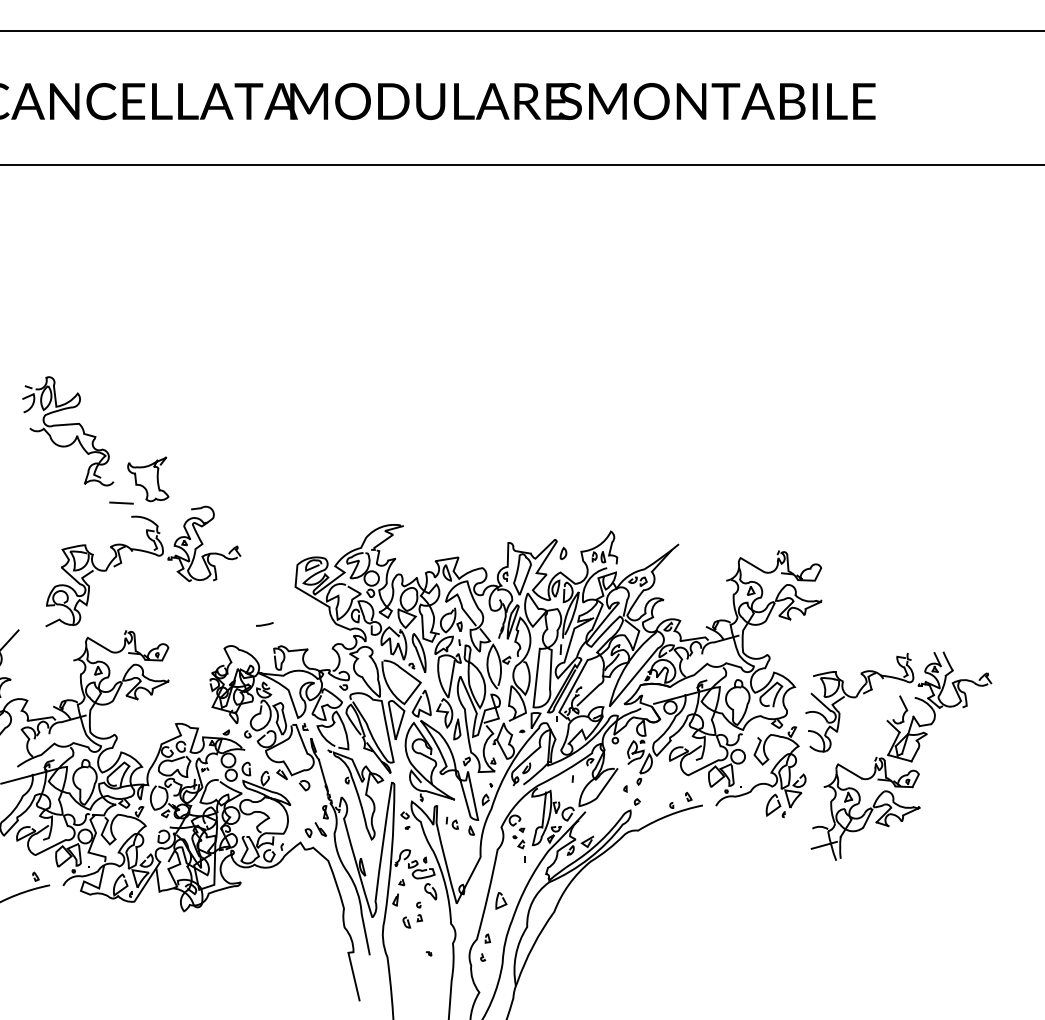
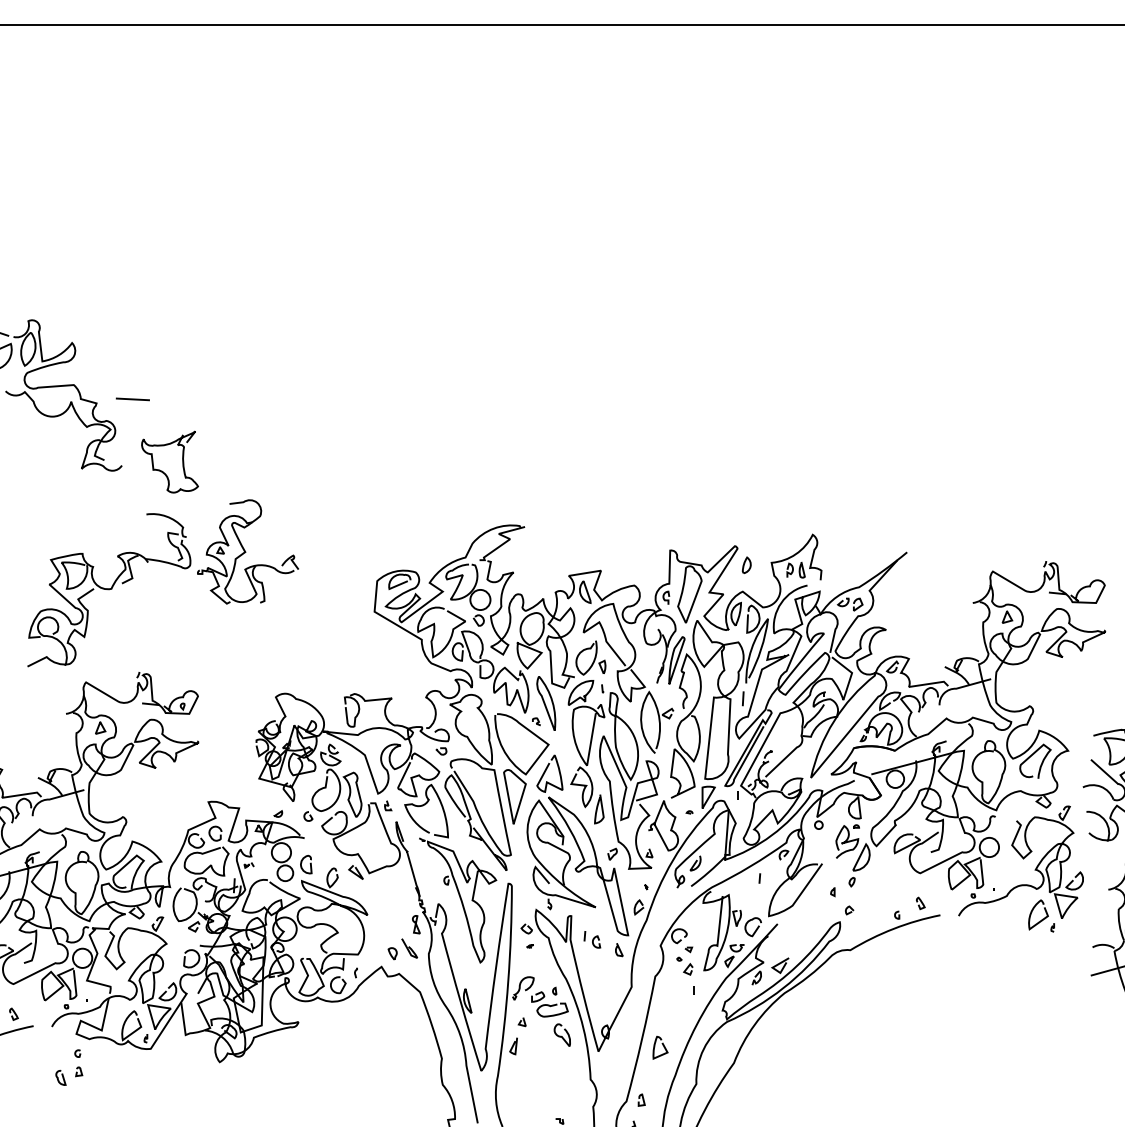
line: (121, 502) -> (132, 398), moved
line: (264, 624) -> (331, 663), removed
curve: (303, 786) -> (385, 888), removed
part: (412, 914) -> (68, 1066), moved

